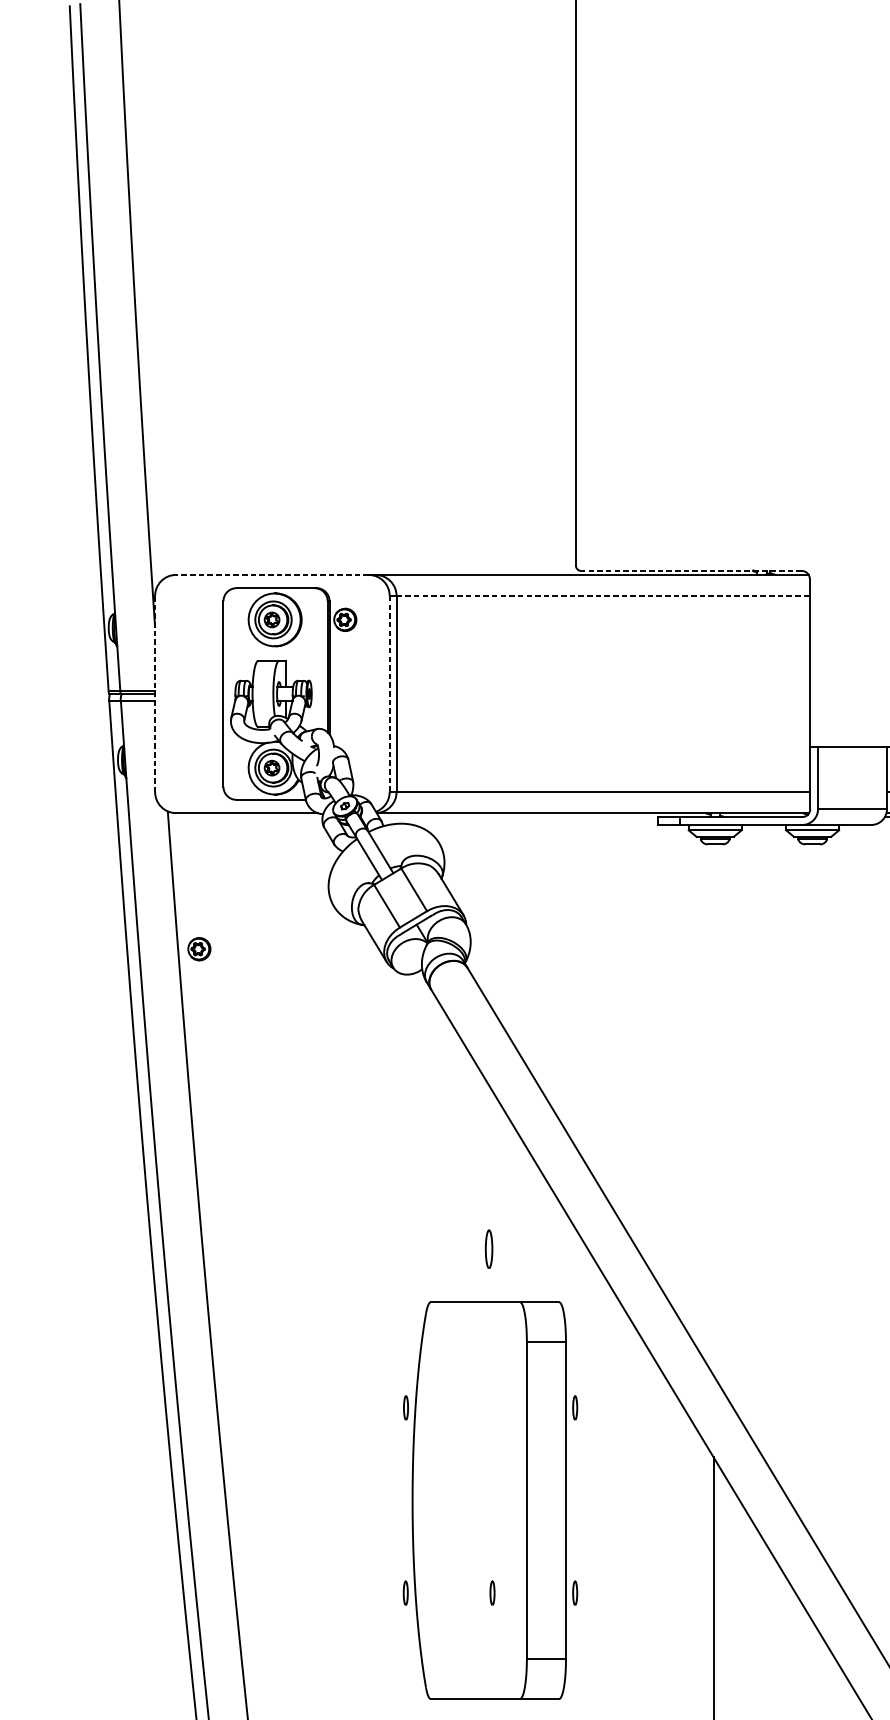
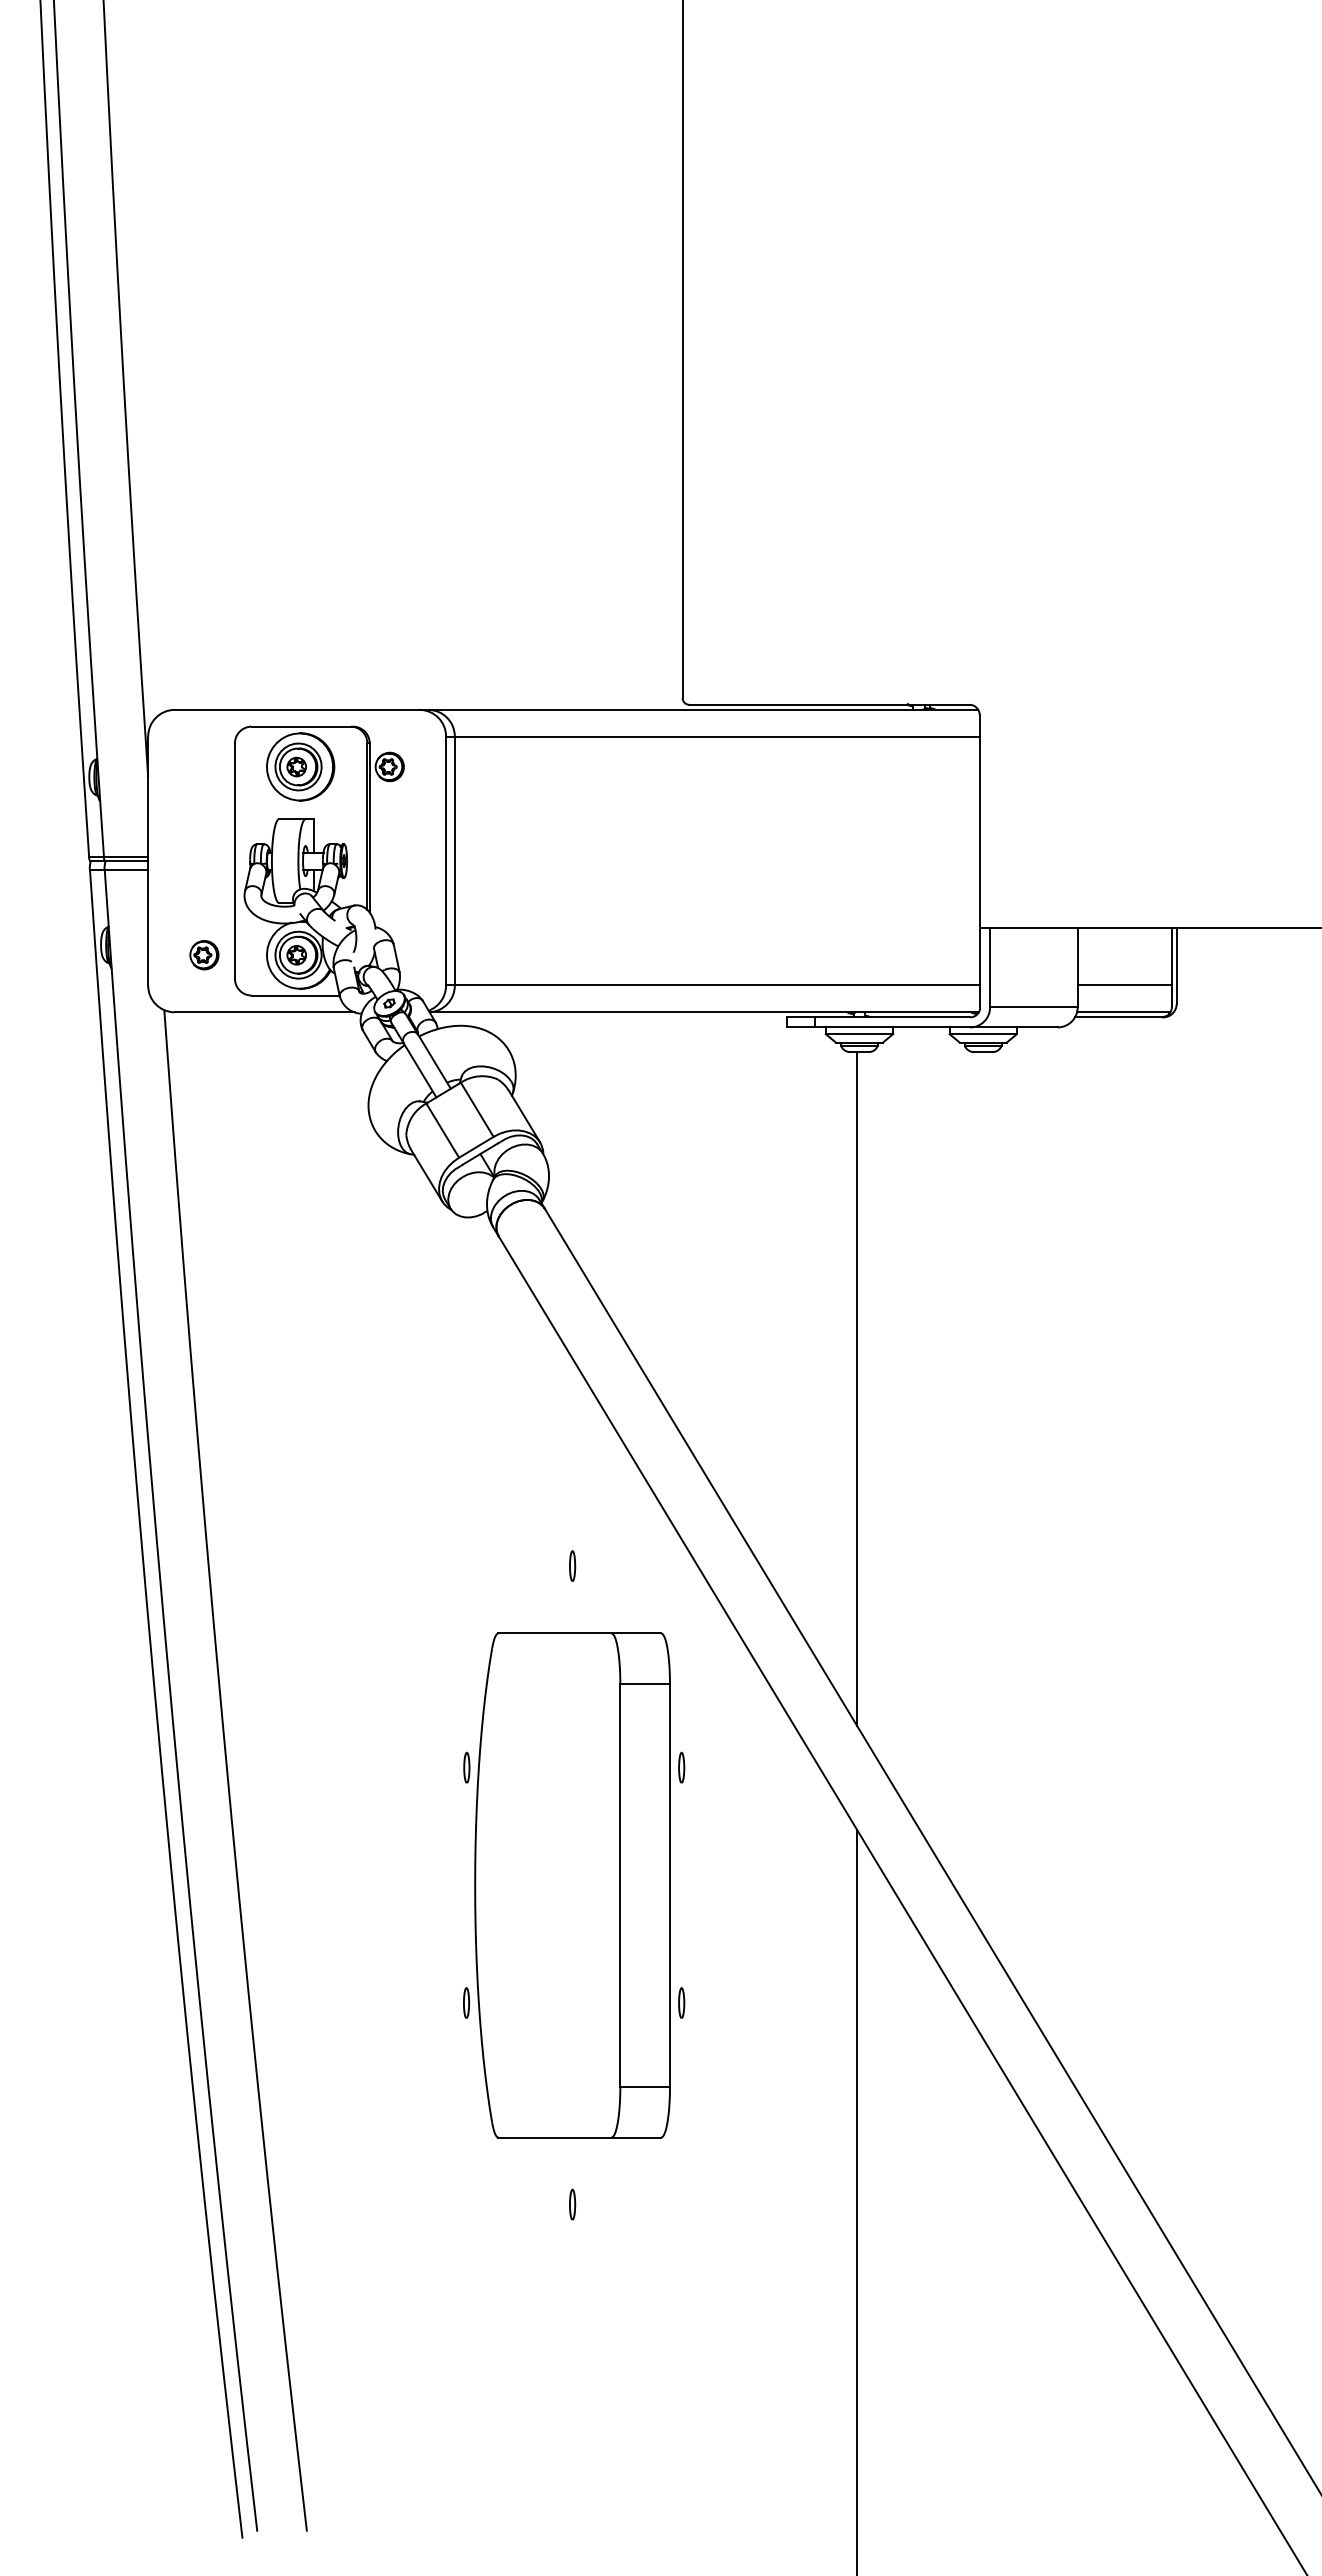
line: (690, 570) -> (828, 704), dashed -> solid
line: (271, 574) -> (296, 709), dashed -> solid
line: (603, 595) -> (717, 736), dashed -> solid
line: (390, 693) -> (446, 860), dashed -> solid
line: (155, 694) -> (148, 861), dashed -> solid
part: (199, 949) -> (204, 955), moved
line: (713, 1110) -> (857, 1389), added
part: (489, 1248) -> (572, 1565), size x0.62
part: (492, 1592) -> (576, 2002), removed

